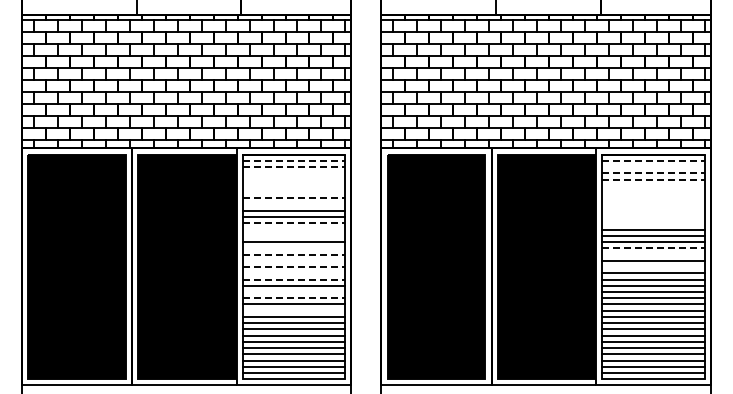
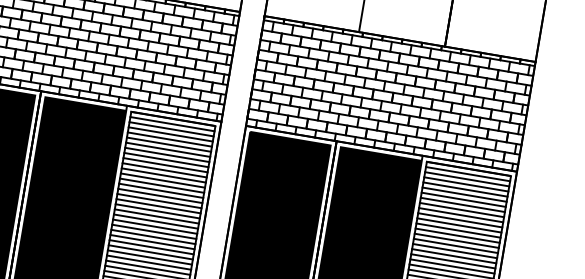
line: (294, 160) -> (172, 123), dashed -> solid
line: (654, 160) -> (468, 173), dashed -> solid
line: (294, 167) -> (172, 129), dashed -> solid
line: (653, 167) -> (467, 179), added
line: (293, 173) -> (170, 134), added
line: (654, 173) -> (467, 184), dashed -> solid
line: (293, 179) -> (169, 139), added
line: (654, 179) -> (466, 189), dashed -> solid
line: (293, 185) -> (168, 144), added
line: (653, 185) -> (464, 194), added
line: (293, 192) -> (167, 149), added
line: (653, 192) -> (463, 200), added
line: (294, 198) -> (167, 155), dashed -> solid
line: (653, 198) -> (462, 204), added
line: (293, 204) -> (166, 159), added
line: (653, 204) -> (461, 209), added
line: (653, 210) -> (461, 214), added
line: (653, 217) -> (460, 220), added
line: (294, 223) -> (164, 175), dashed -> solid
line: (653, 223) -> (459, 225), added
line: (293, 229) -> (162, 180), added
line: (293, 235) -> (161, 185), added
line: (293, 248) -> (159, 196), added
line: (654, 248) -> (456, 246), dashed -> solid
line: (294, 254) -> (159, 201), dashed -> solid
line: (653, 254) -> (454, 251), added
line: (293, 260) -> (158, 205), added
line: (294, 267) -> (158, 211), dashed -> solid
line: (653, 267) -> (453, 261), added
line: (293, 273) -> (156, 216), added
line: (294, 279) -> (156, 221), dashed -> solid
line: (293, 292) -> (153, 232), added
line: (294, 298) -> (153, 237), dashed -> solid
line: (293, 310) -> (151, 246), added

